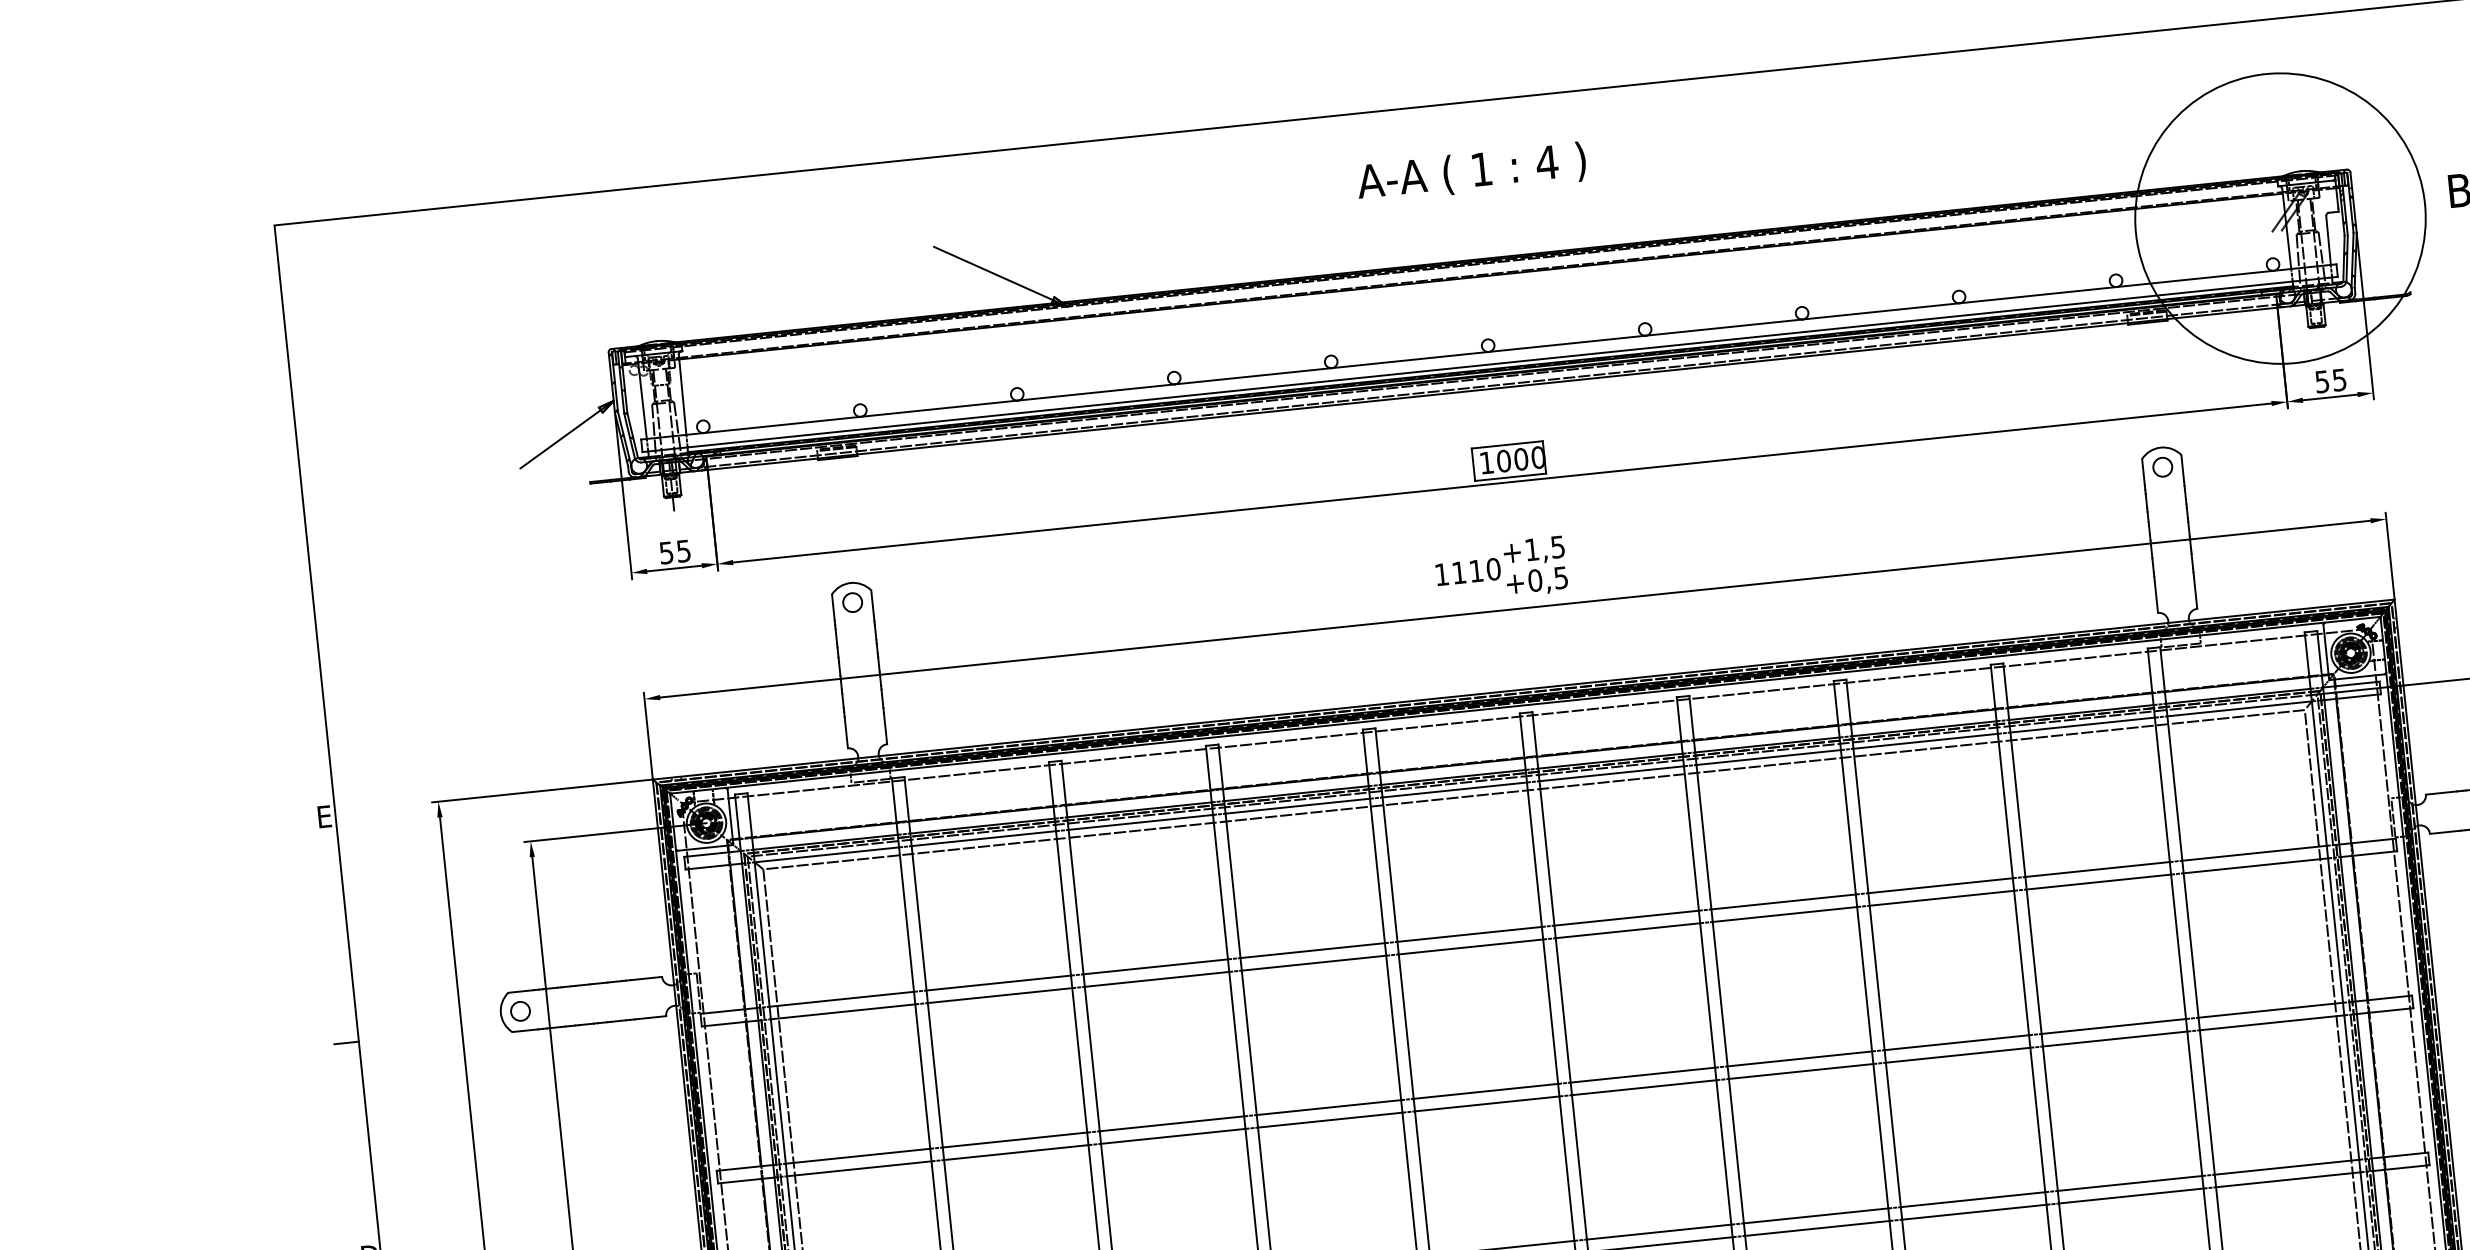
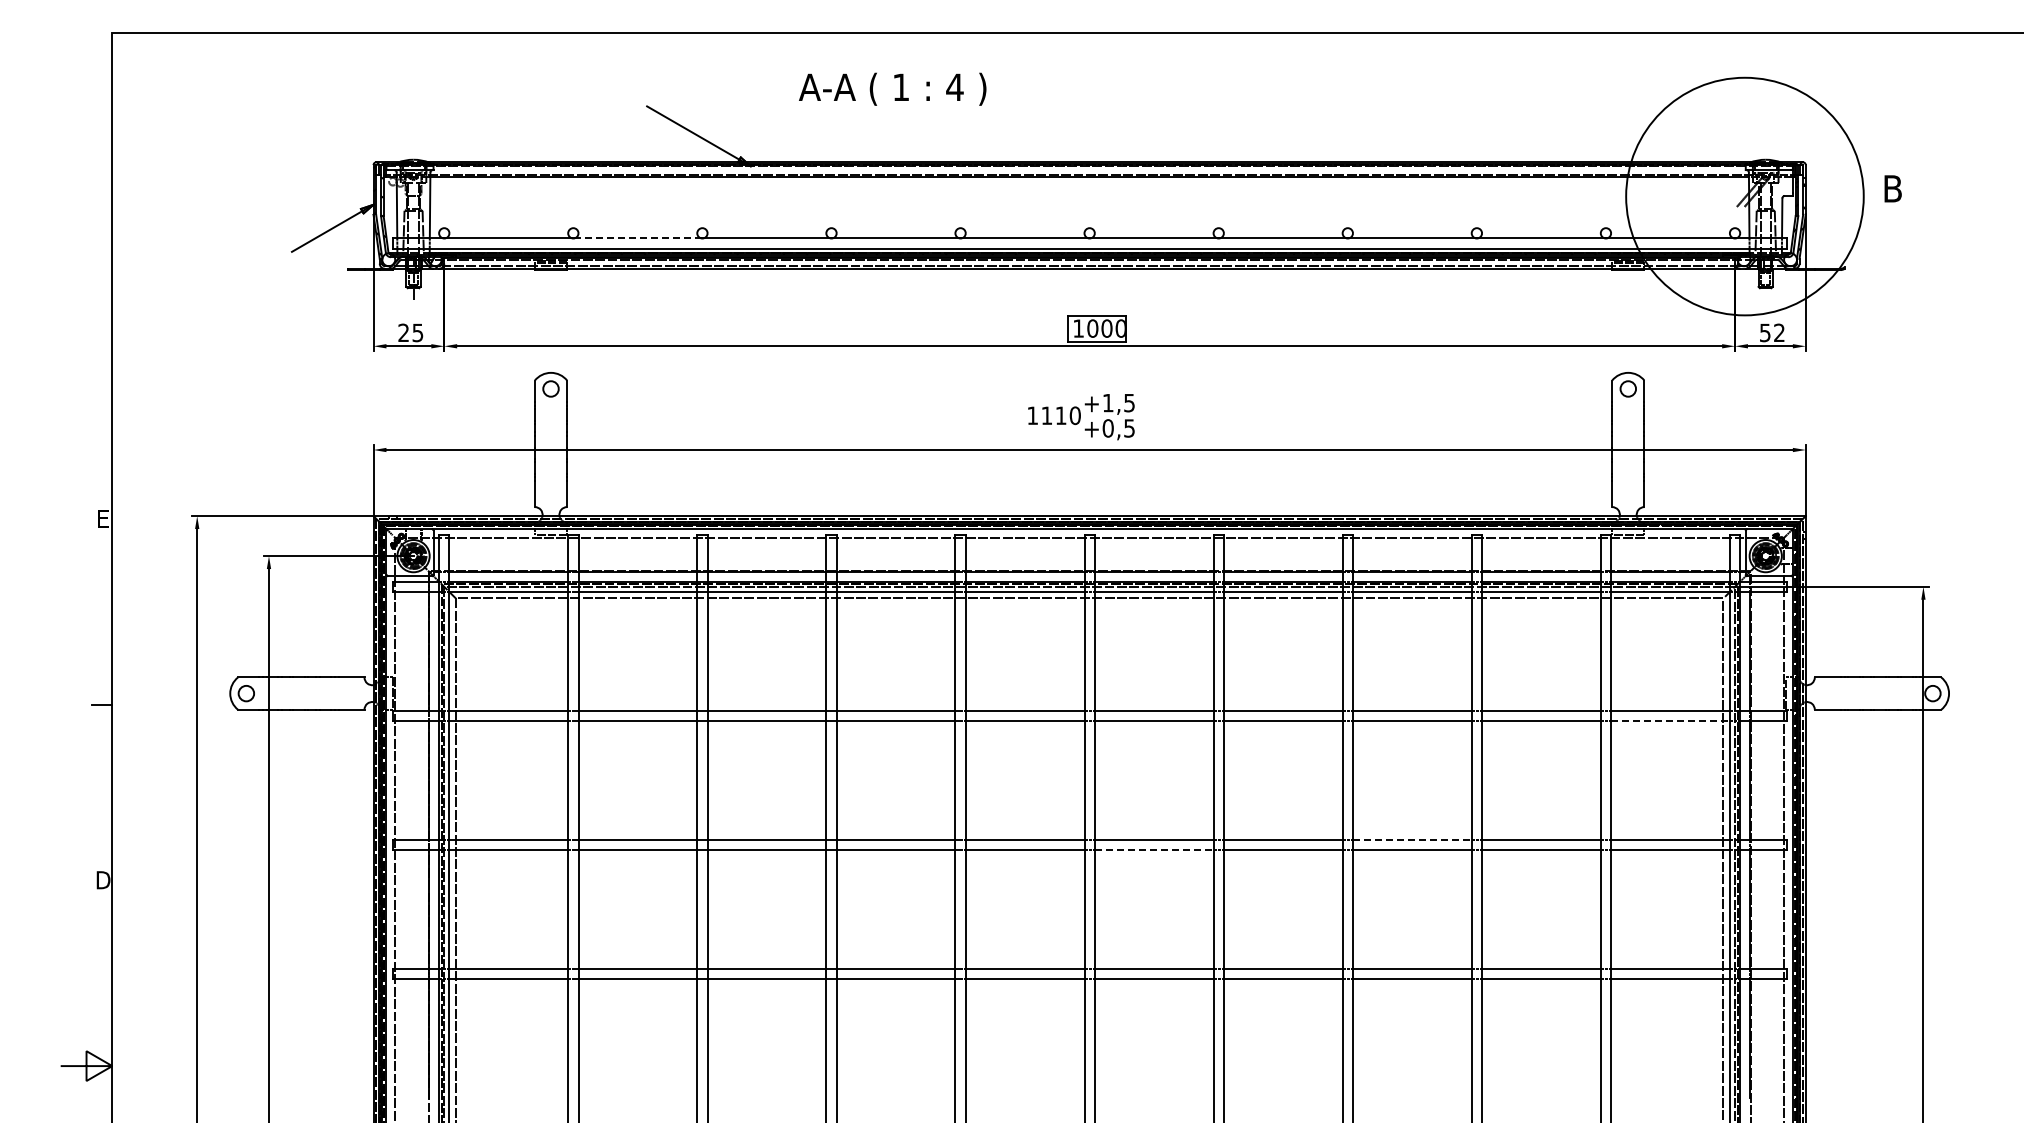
text: (1471, 171) -> (892, 88), moved
text: (2339, 379) -> (1779, 332), 55 -> 52
line: (938, 408) -> (637, 238), solid -> dashed
text: (666, 552) -> (403, 332), 55 -> 25
line: (2257, 866) -> (1671, 721), solid -> dashed
line: (1956, 1042) -> (1412, 839), solid -> dashed
line: (1644, 1088) -> (1154, 850), solid -> dashed

